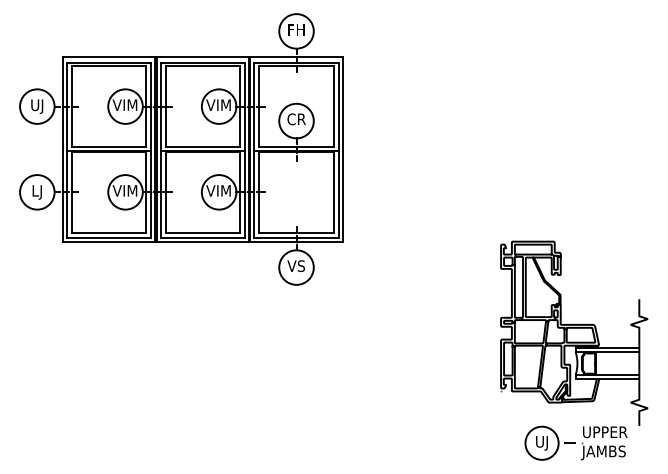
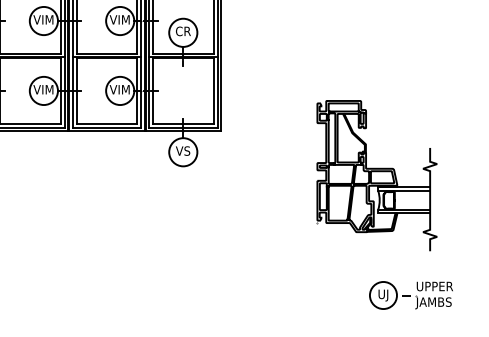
part: (574, 332) -> (377, 175), moved

